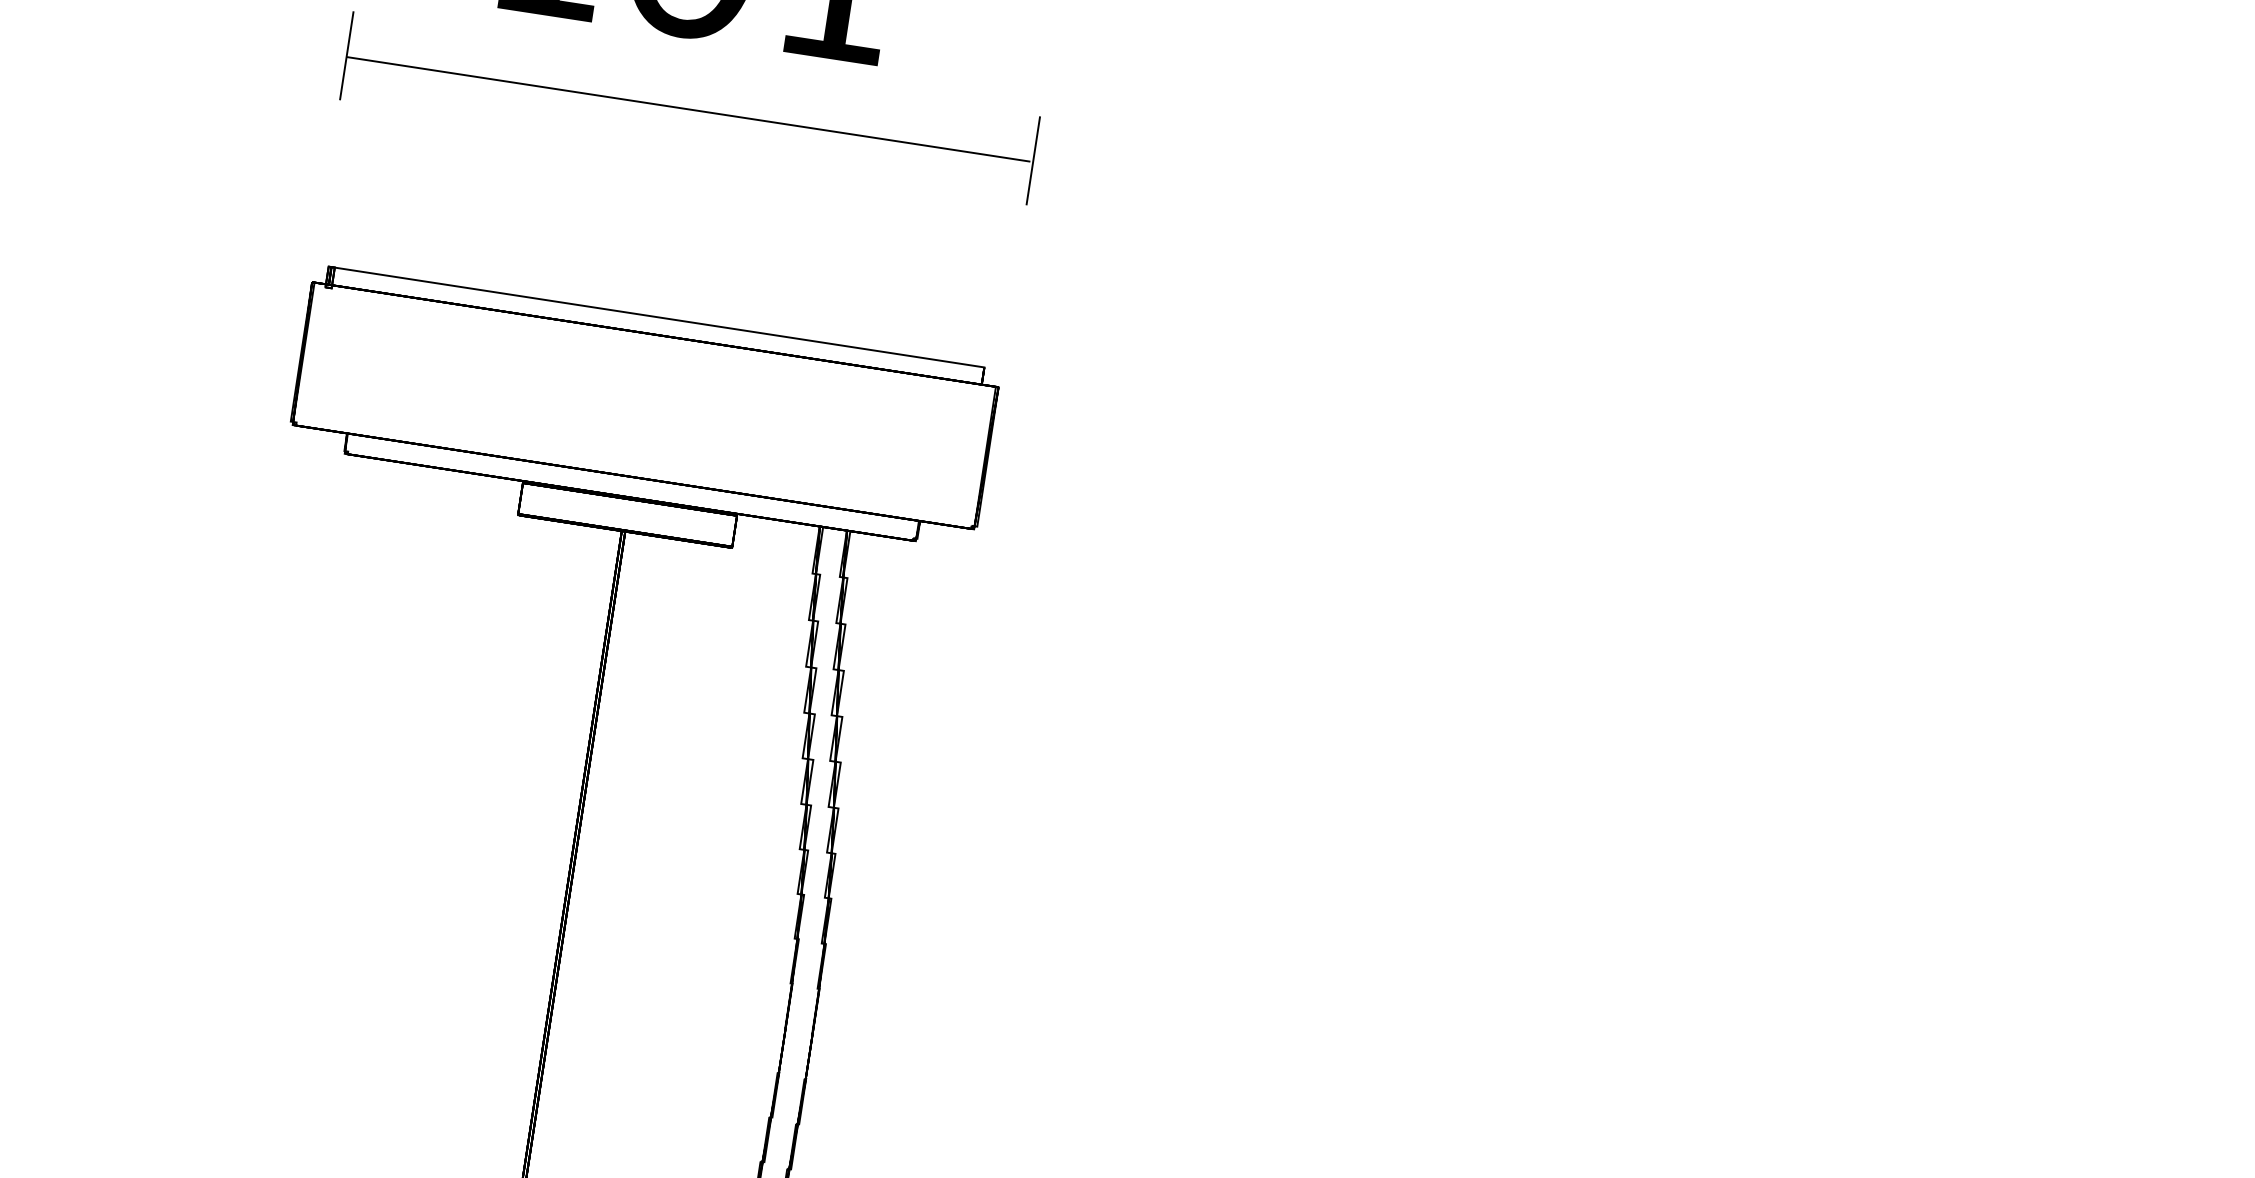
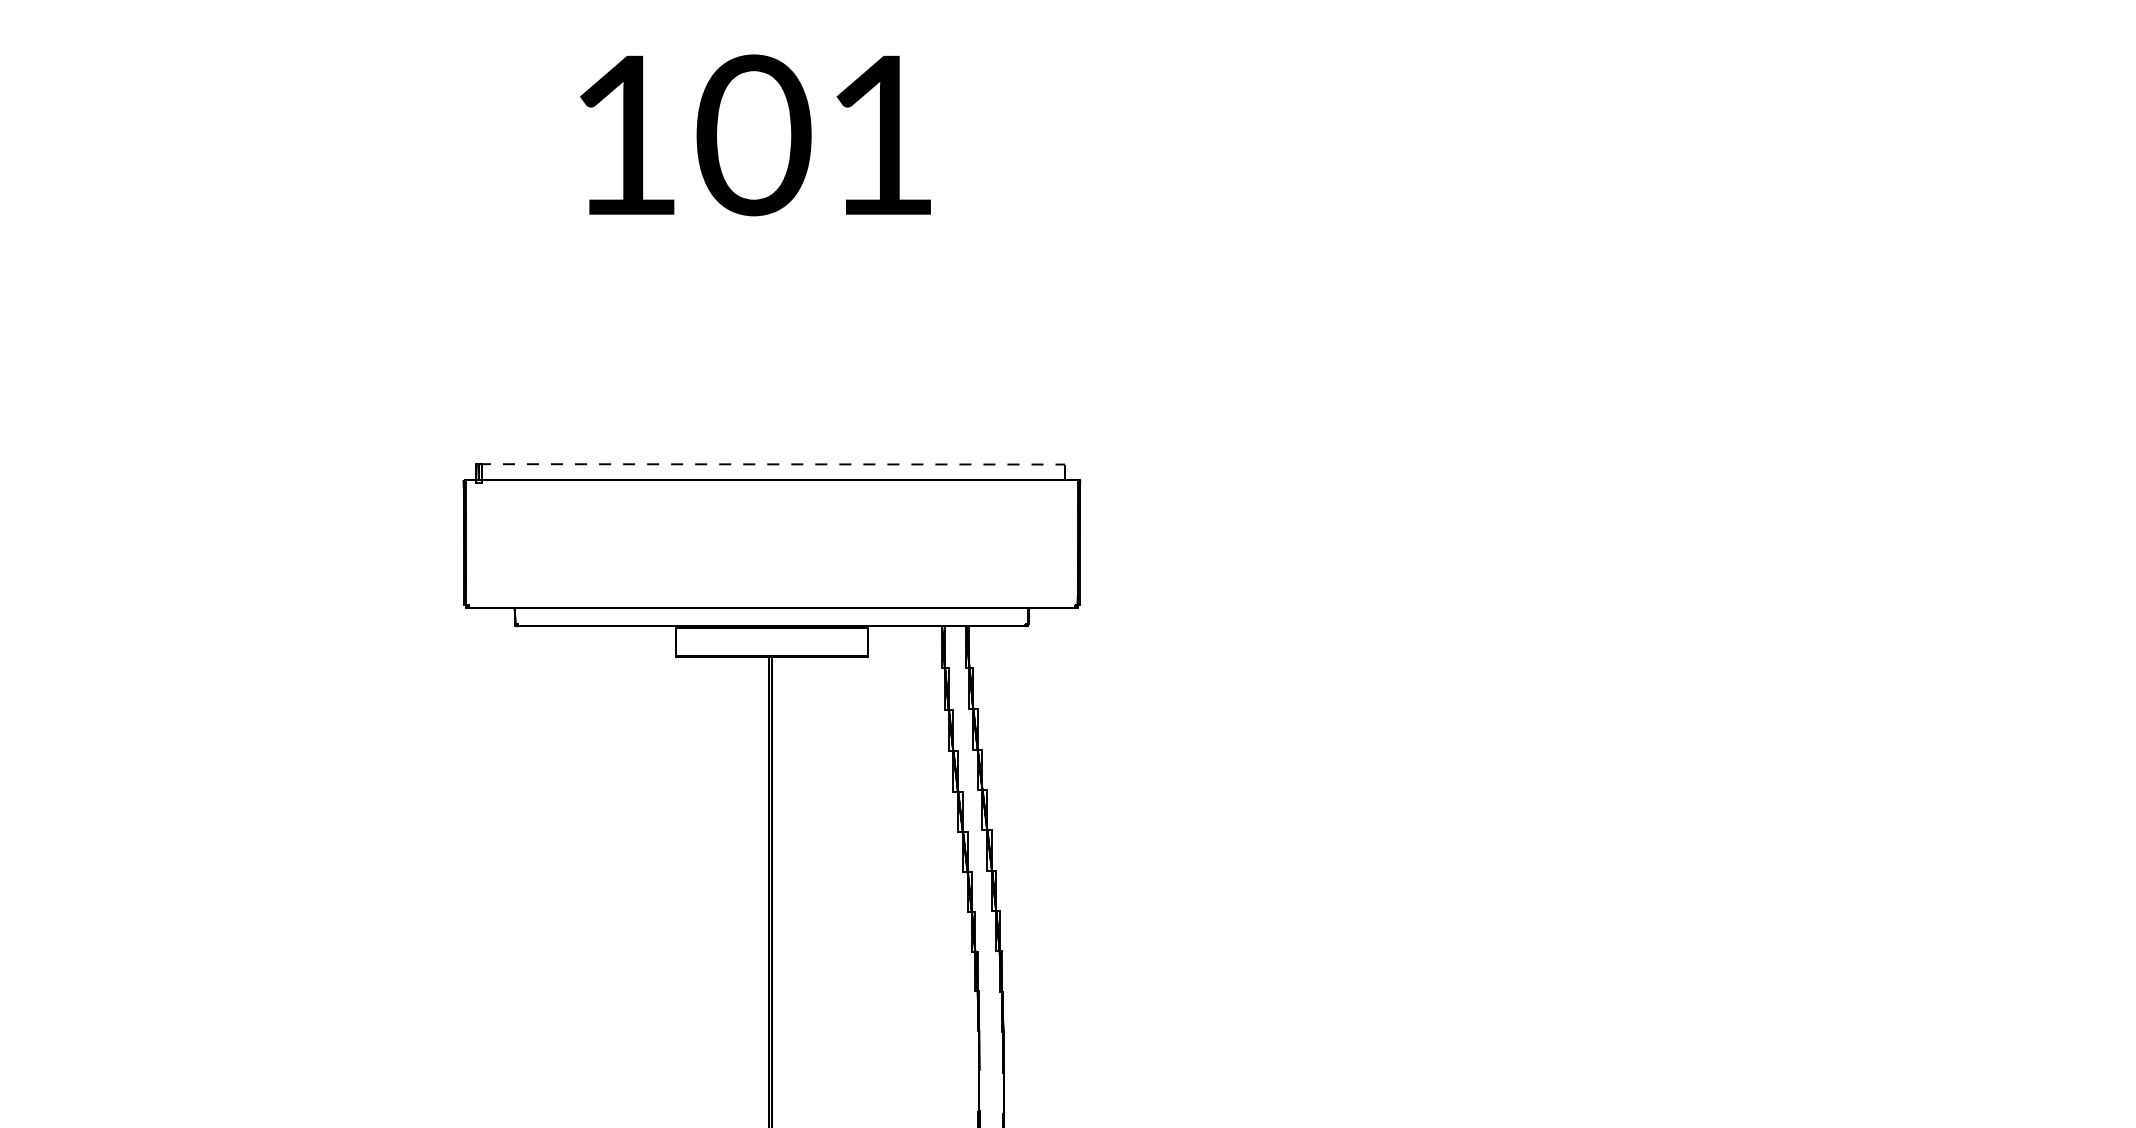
part: (689, 107) -> (771, 276), removed
line: (667, 318) -> (780, 464), solid -> dashed

